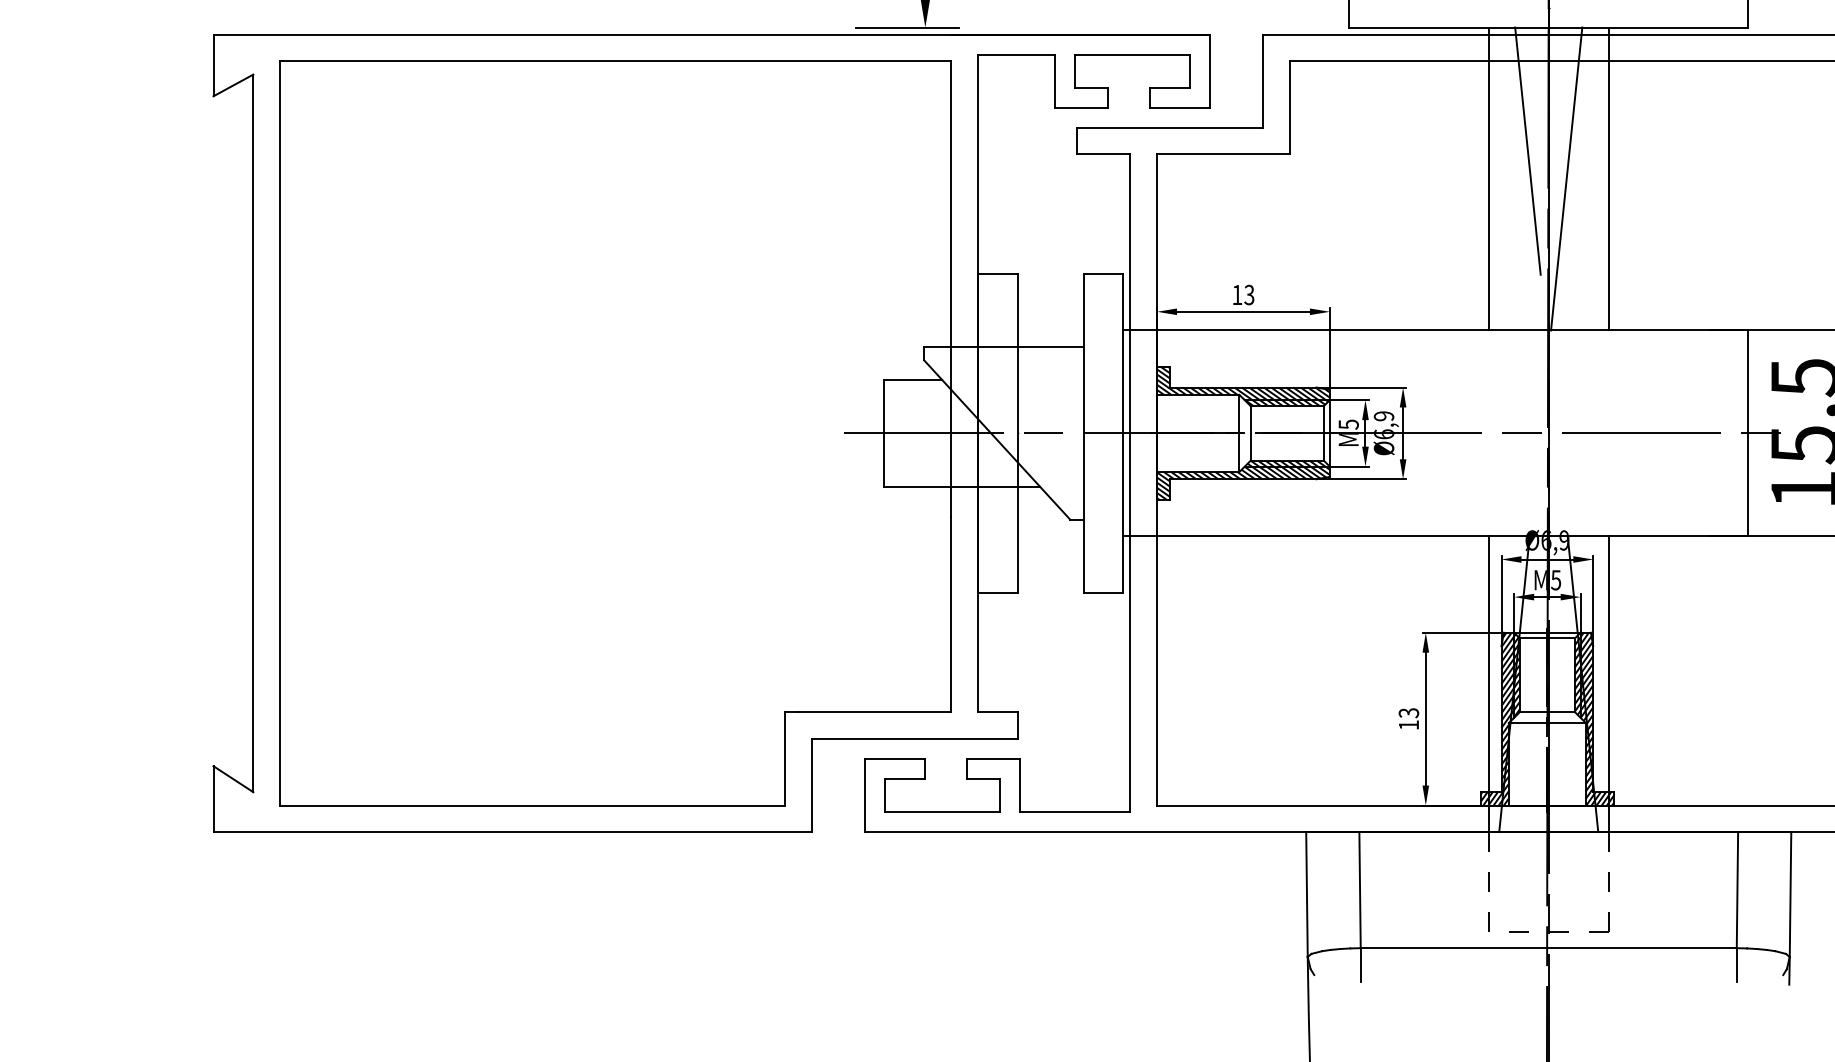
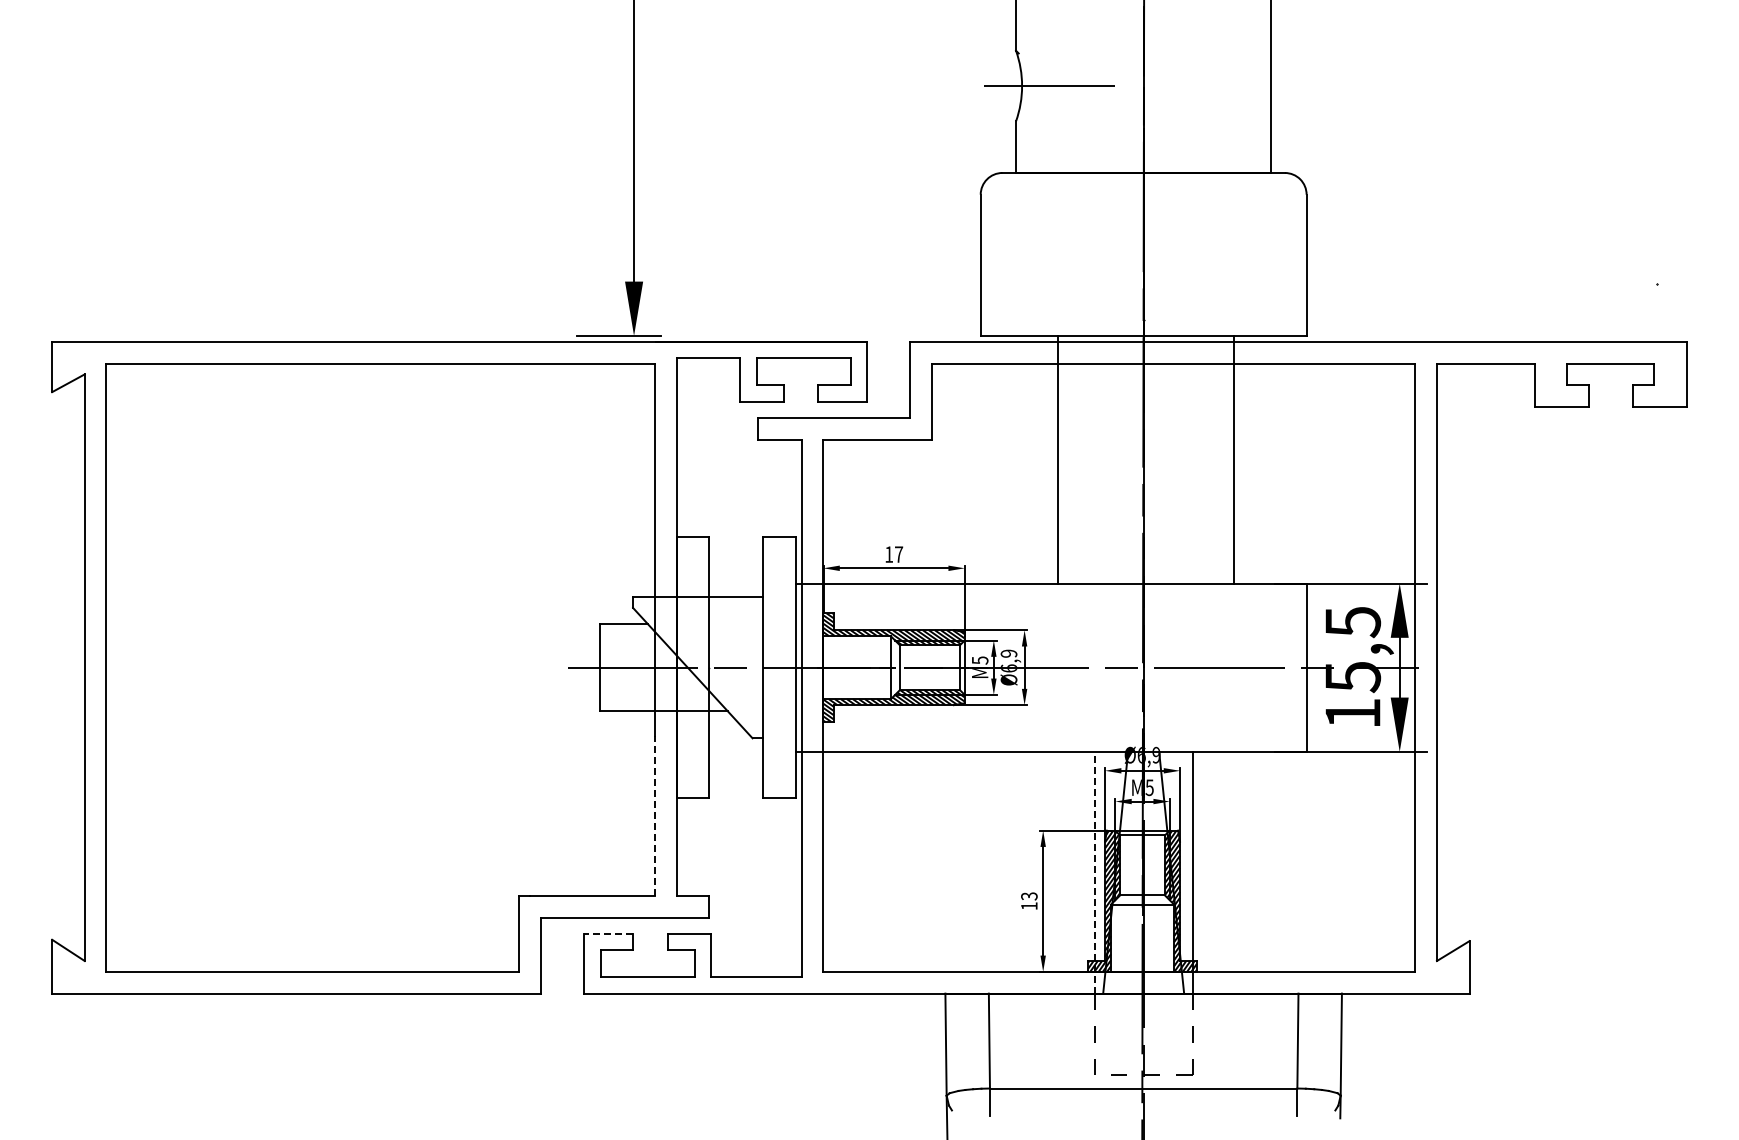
line: (1527, 150) -> (1126, 436), removed
line: (1488, 178) -> (1057, 459), moved
line: (1566, 178) -> (1158, 459), removed
line: (1608, 178) -> (1233, 459), moved
text: (1248, 294) -> (898, 554), 13 -> 17
line: (951, 615) -> (655, 816), solid -> dashed
line: (1488, 683) -> (1094, 872), solid -> dashed
line: (894, 758) -> (608, 933), solid -> dashed

